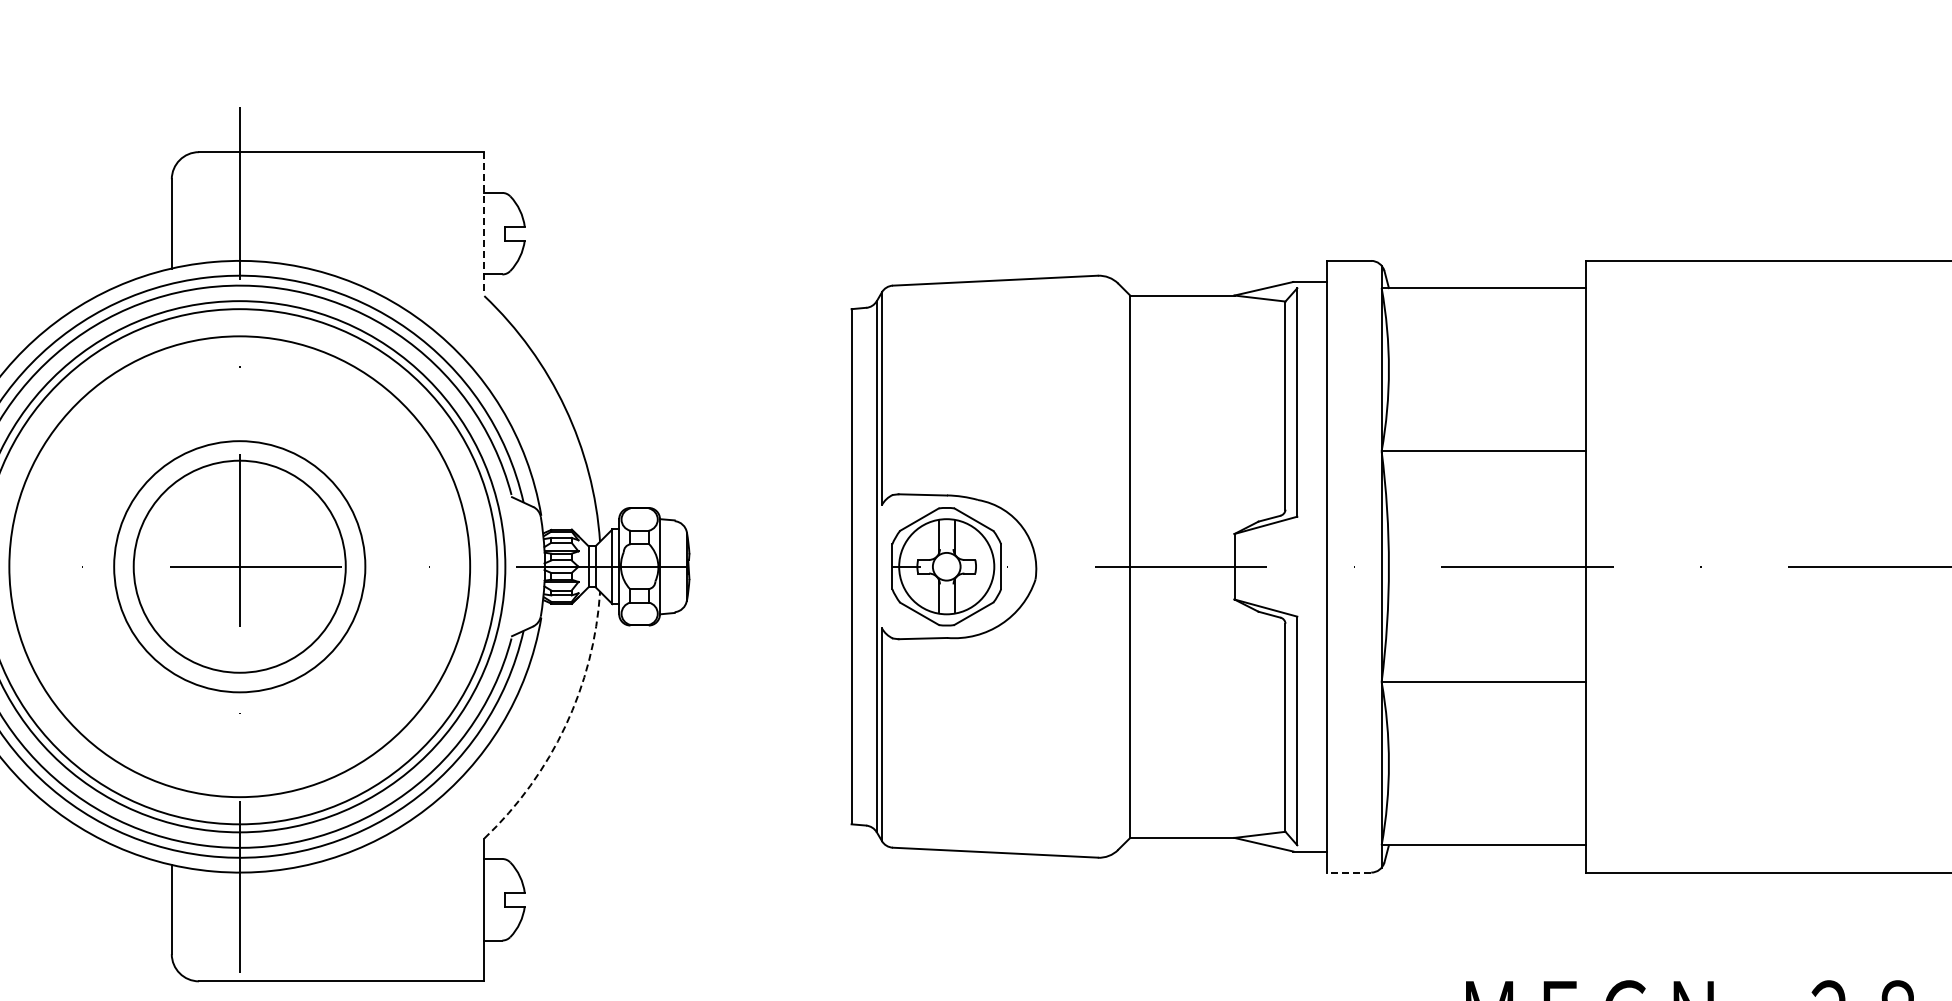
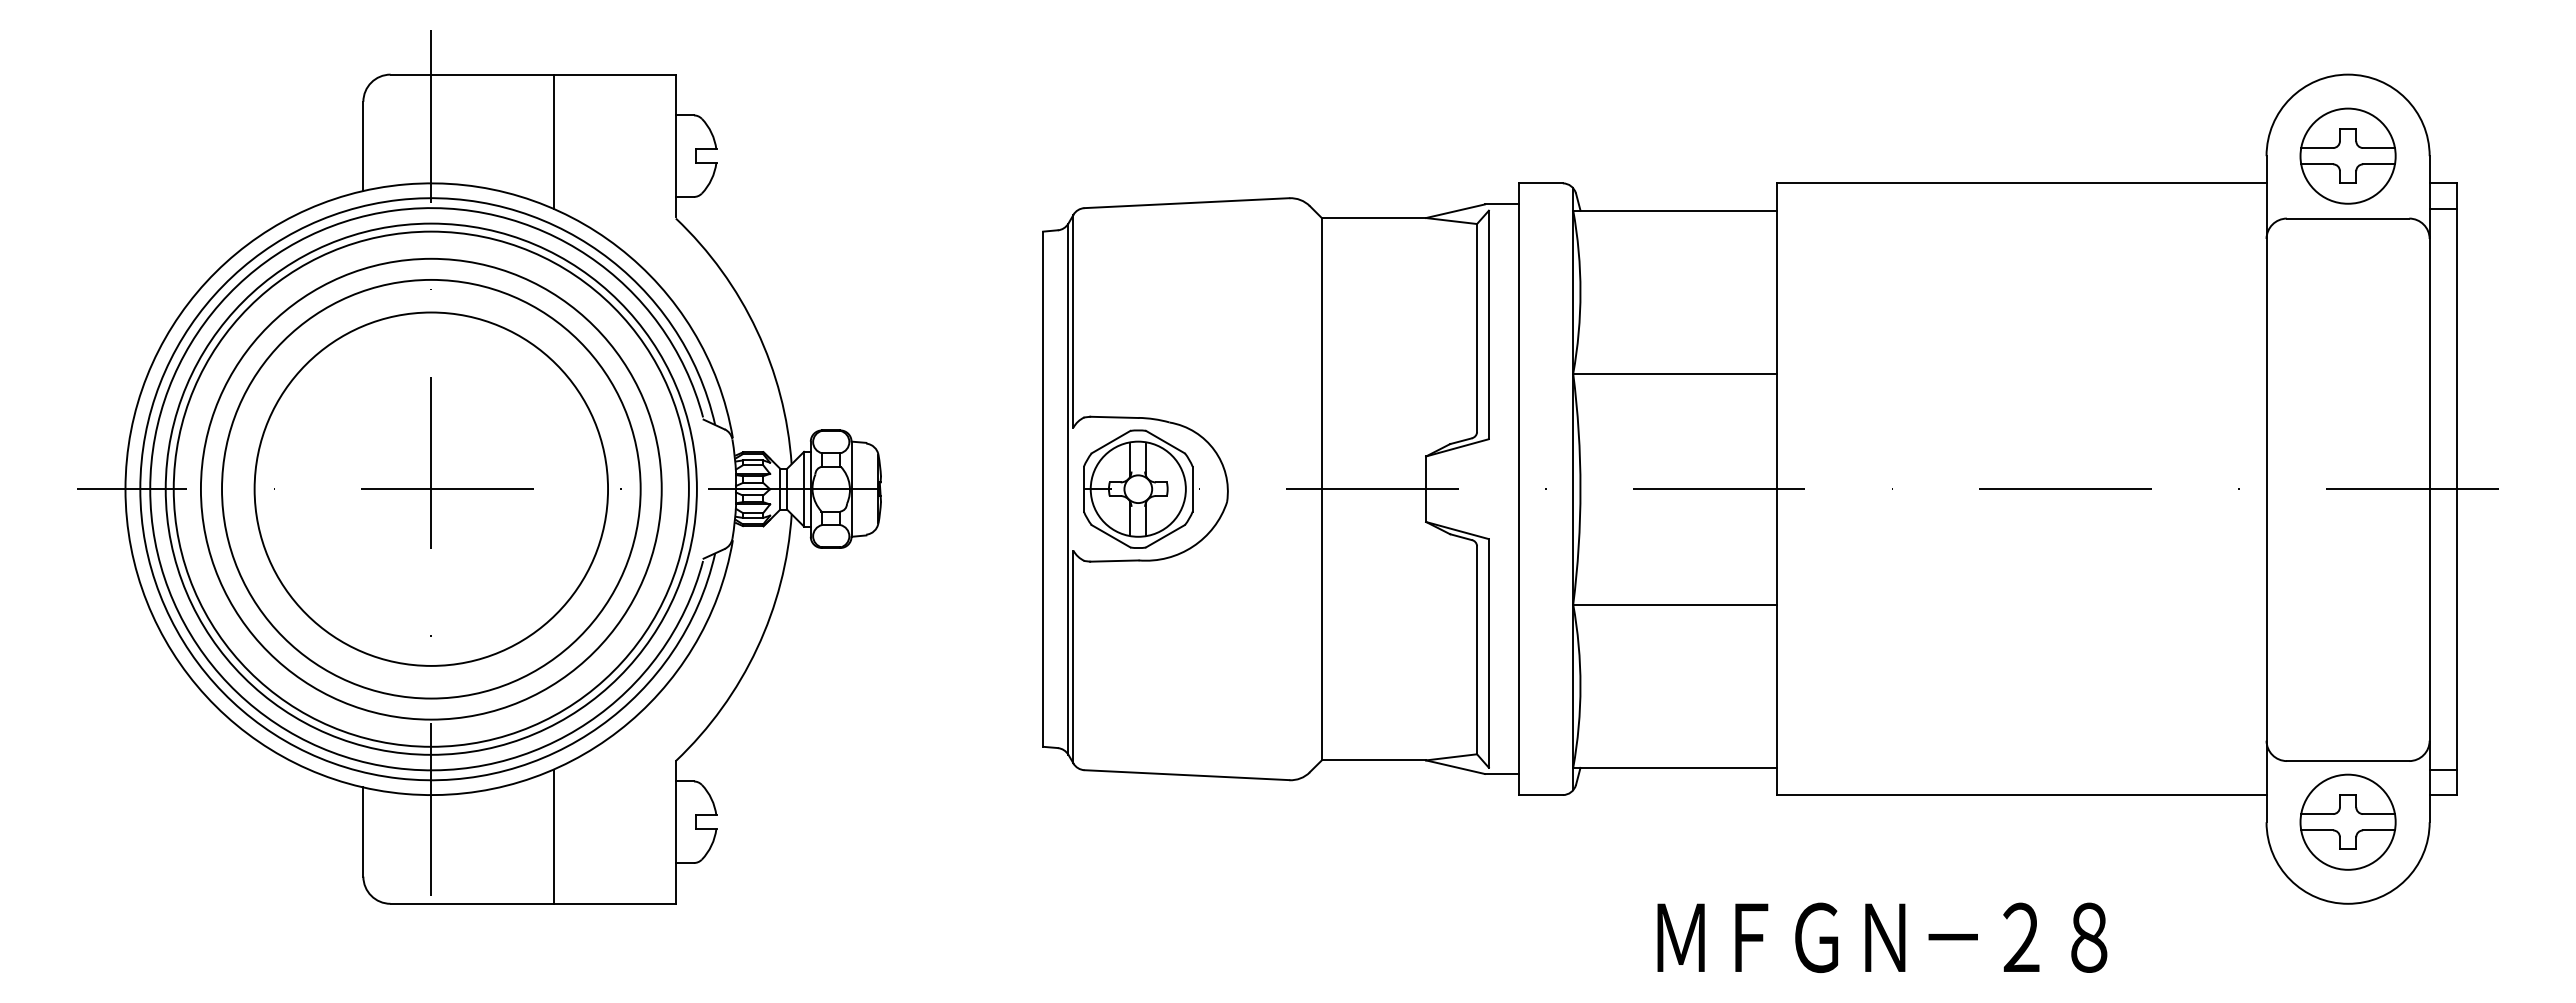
line: (361, 219) -> (553, 141), added
line: (484, 224) -> (676, 146), dashed -> solid
circle: (239, 566) -> (431, 488), size x1.67
circle: (239, 566) -> (431, 488), size x1.67
arc: (565, 726) -> (757, 648), dashed -> solid
line: (1348, 873) -> (1540, 795), dashed -> solid
line: (361, 914) -> (553, 836), added

